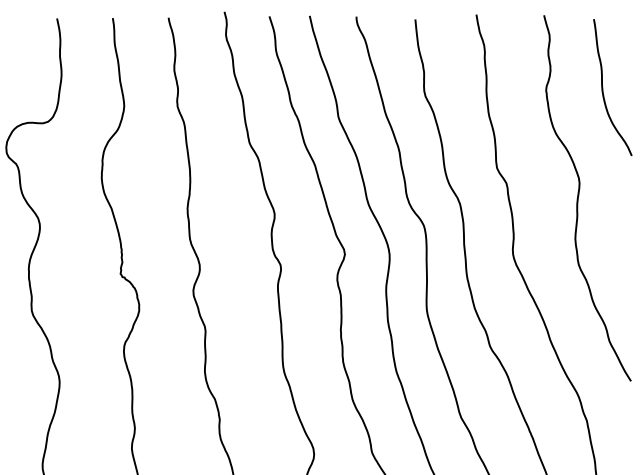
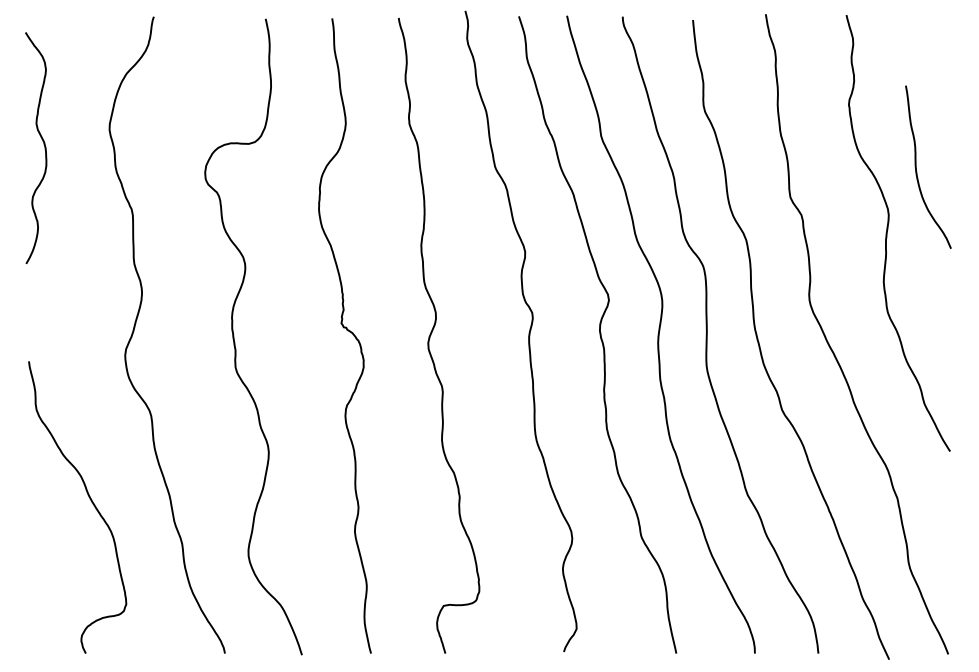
curve: (602, 86) -> (916, 166), moved

